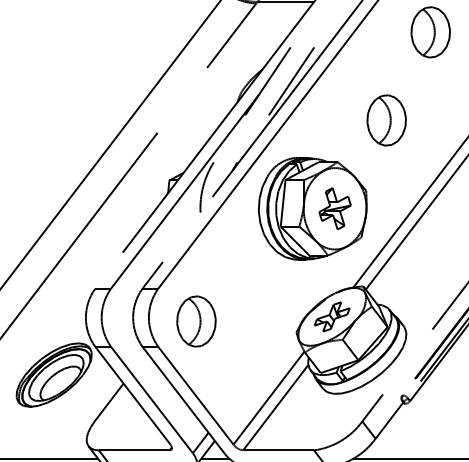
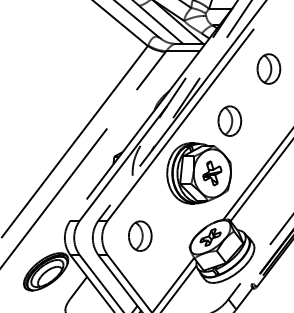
part: (386, 119) -> (229, 120), moved
part: (196, 320) -> (140, 235), moved

